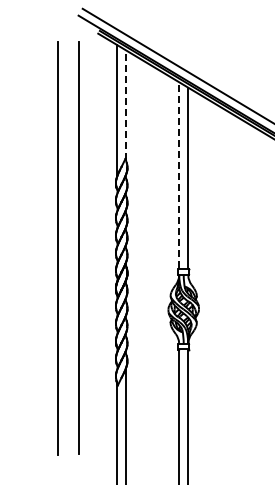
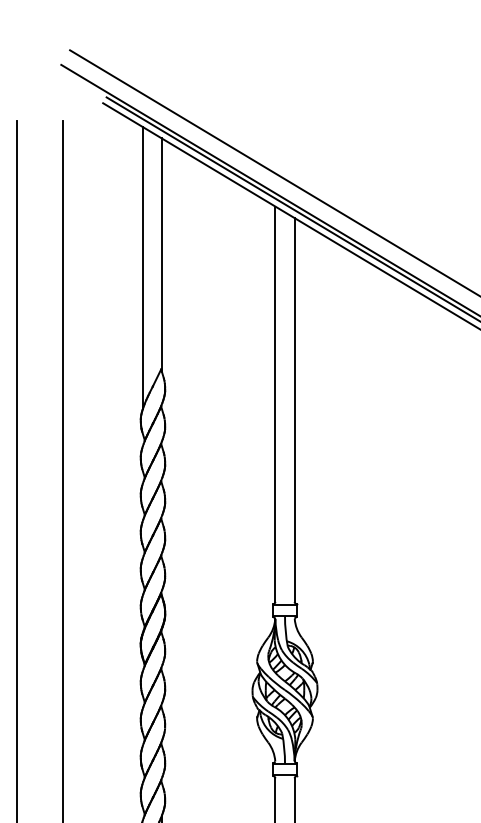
line: (125, 105) -> (161, 256), dashed -> solid
line: (179, 175) -> (276, 404), dashed -> solid

